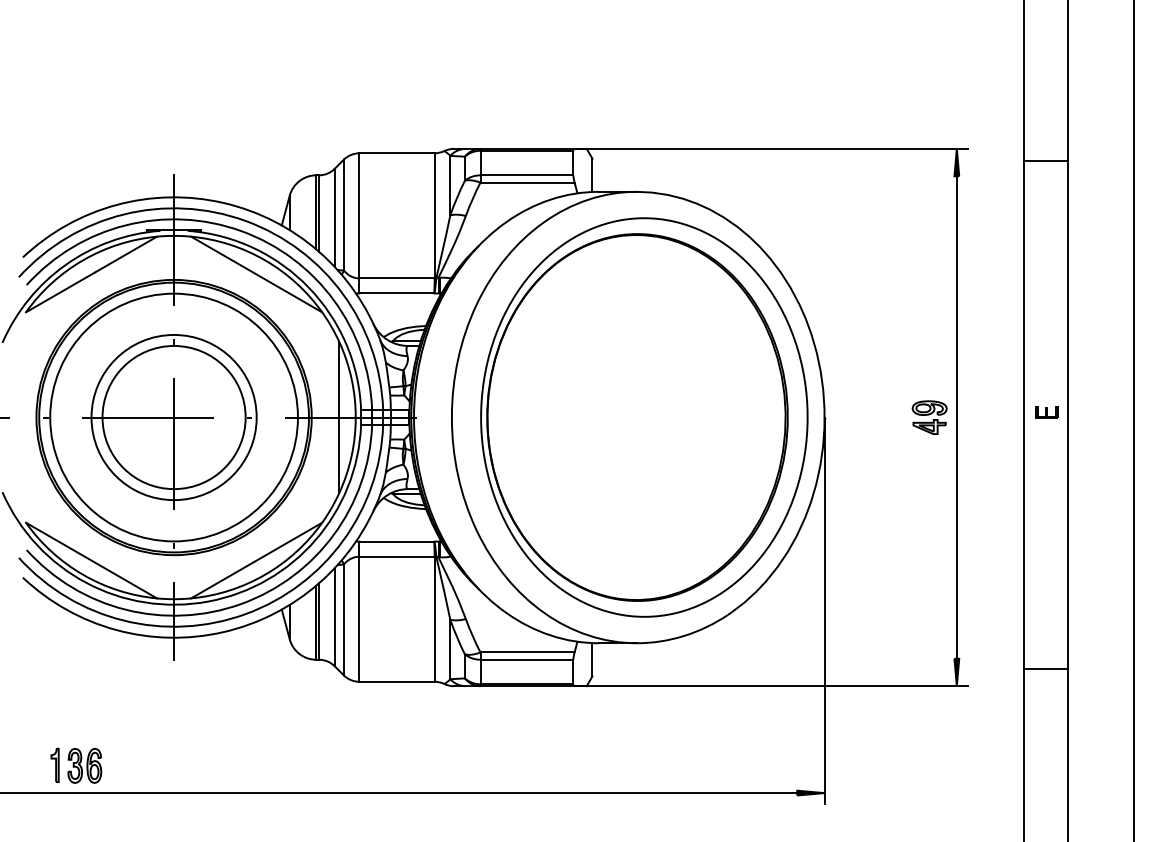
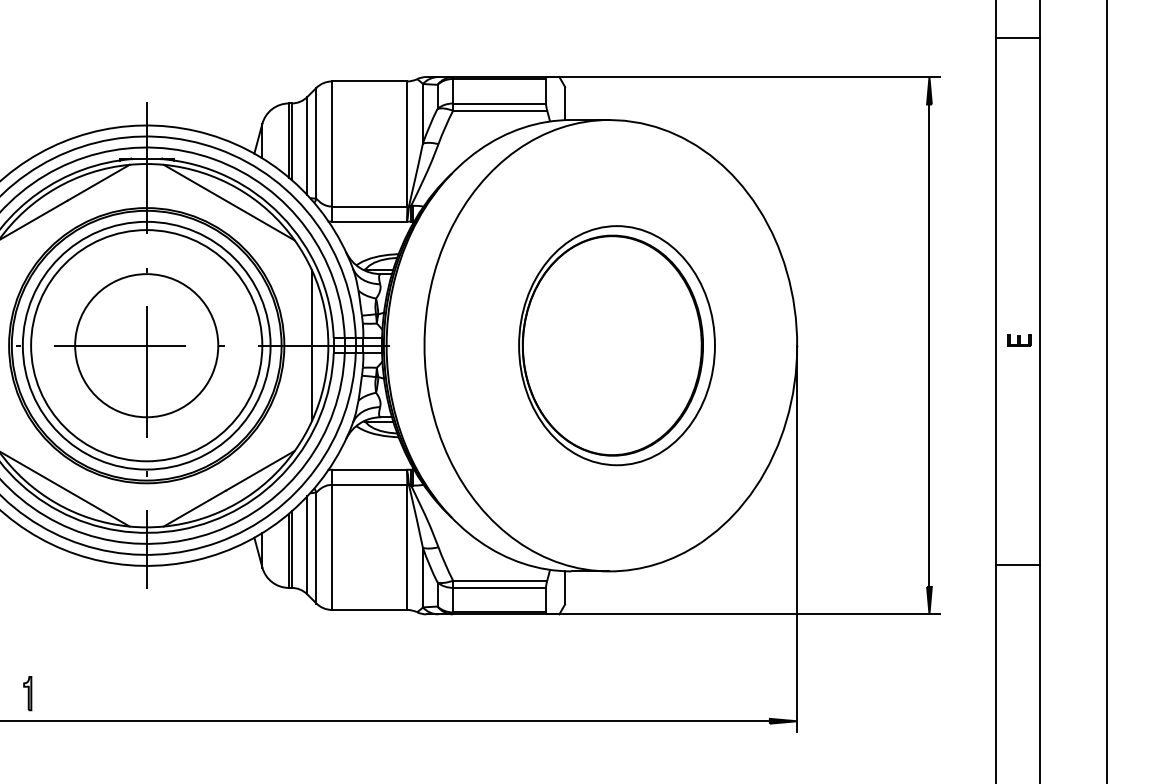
line: (1045, 160) -> (1018, 37), moved
circle: (173, 417) -> (146, 345), size x1.4
part: (644, 417) -> (617, 345), size x0.6
part: (929, 417) -> (902, 345), removed
line: (1045, 668) -> (1018, 564), moved
part: (84, 765) -> (57, 693), removed

